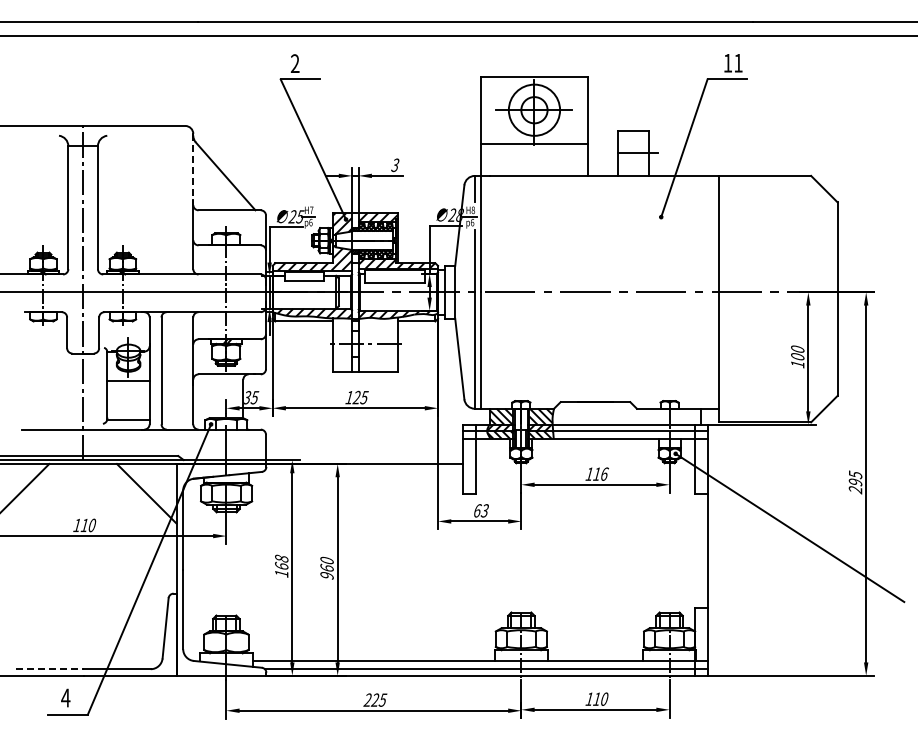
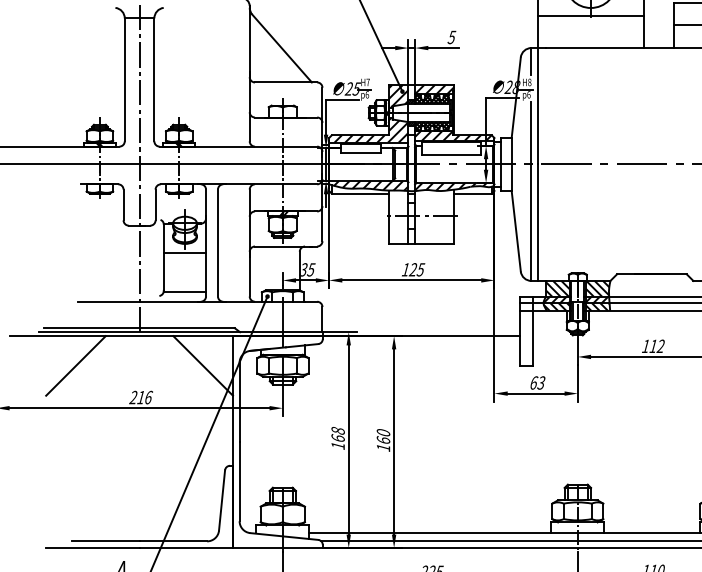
text: (396, 164) -> (452, 36), 3 -> 5
line: (193, 169) -> (249, 41), dashed -> solid
text: (604, 473) -> (660, 345), 116 -> 112
text: (84, 524) -> (140, 396), 110 -> 216
text: (326, 575) -> (382, 447), 960 -> 160
line: (50, 669) -> (106, 541), dashed -> solid

